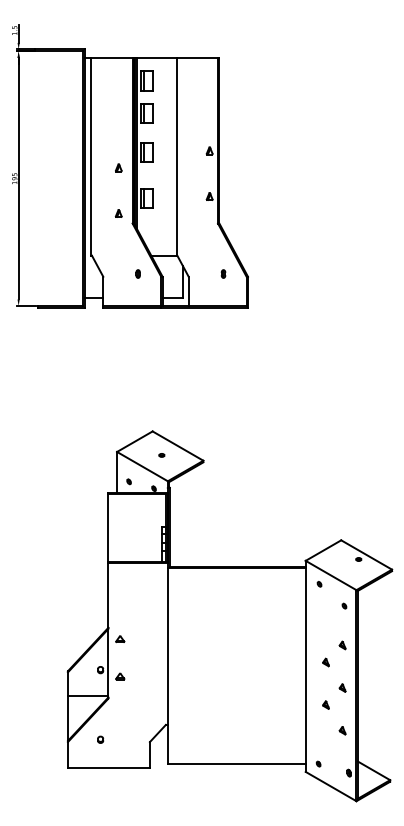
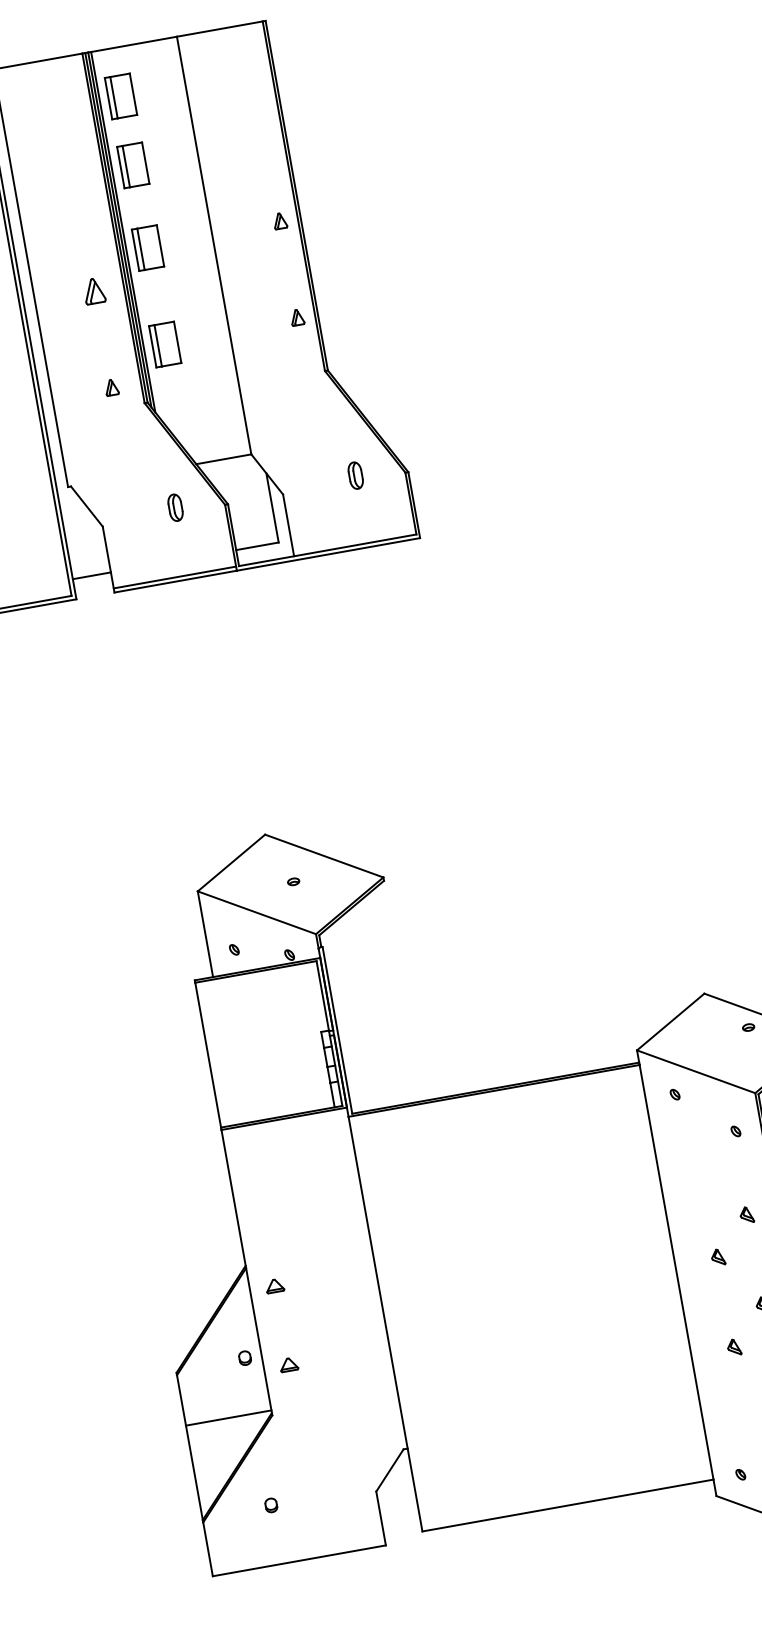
part: (118, 167) -> (93, 290), size x1.6
part: (137, 273) -> (173, 506), size x1.6
part: (223, 273) -> (355, 474), size x1.6

